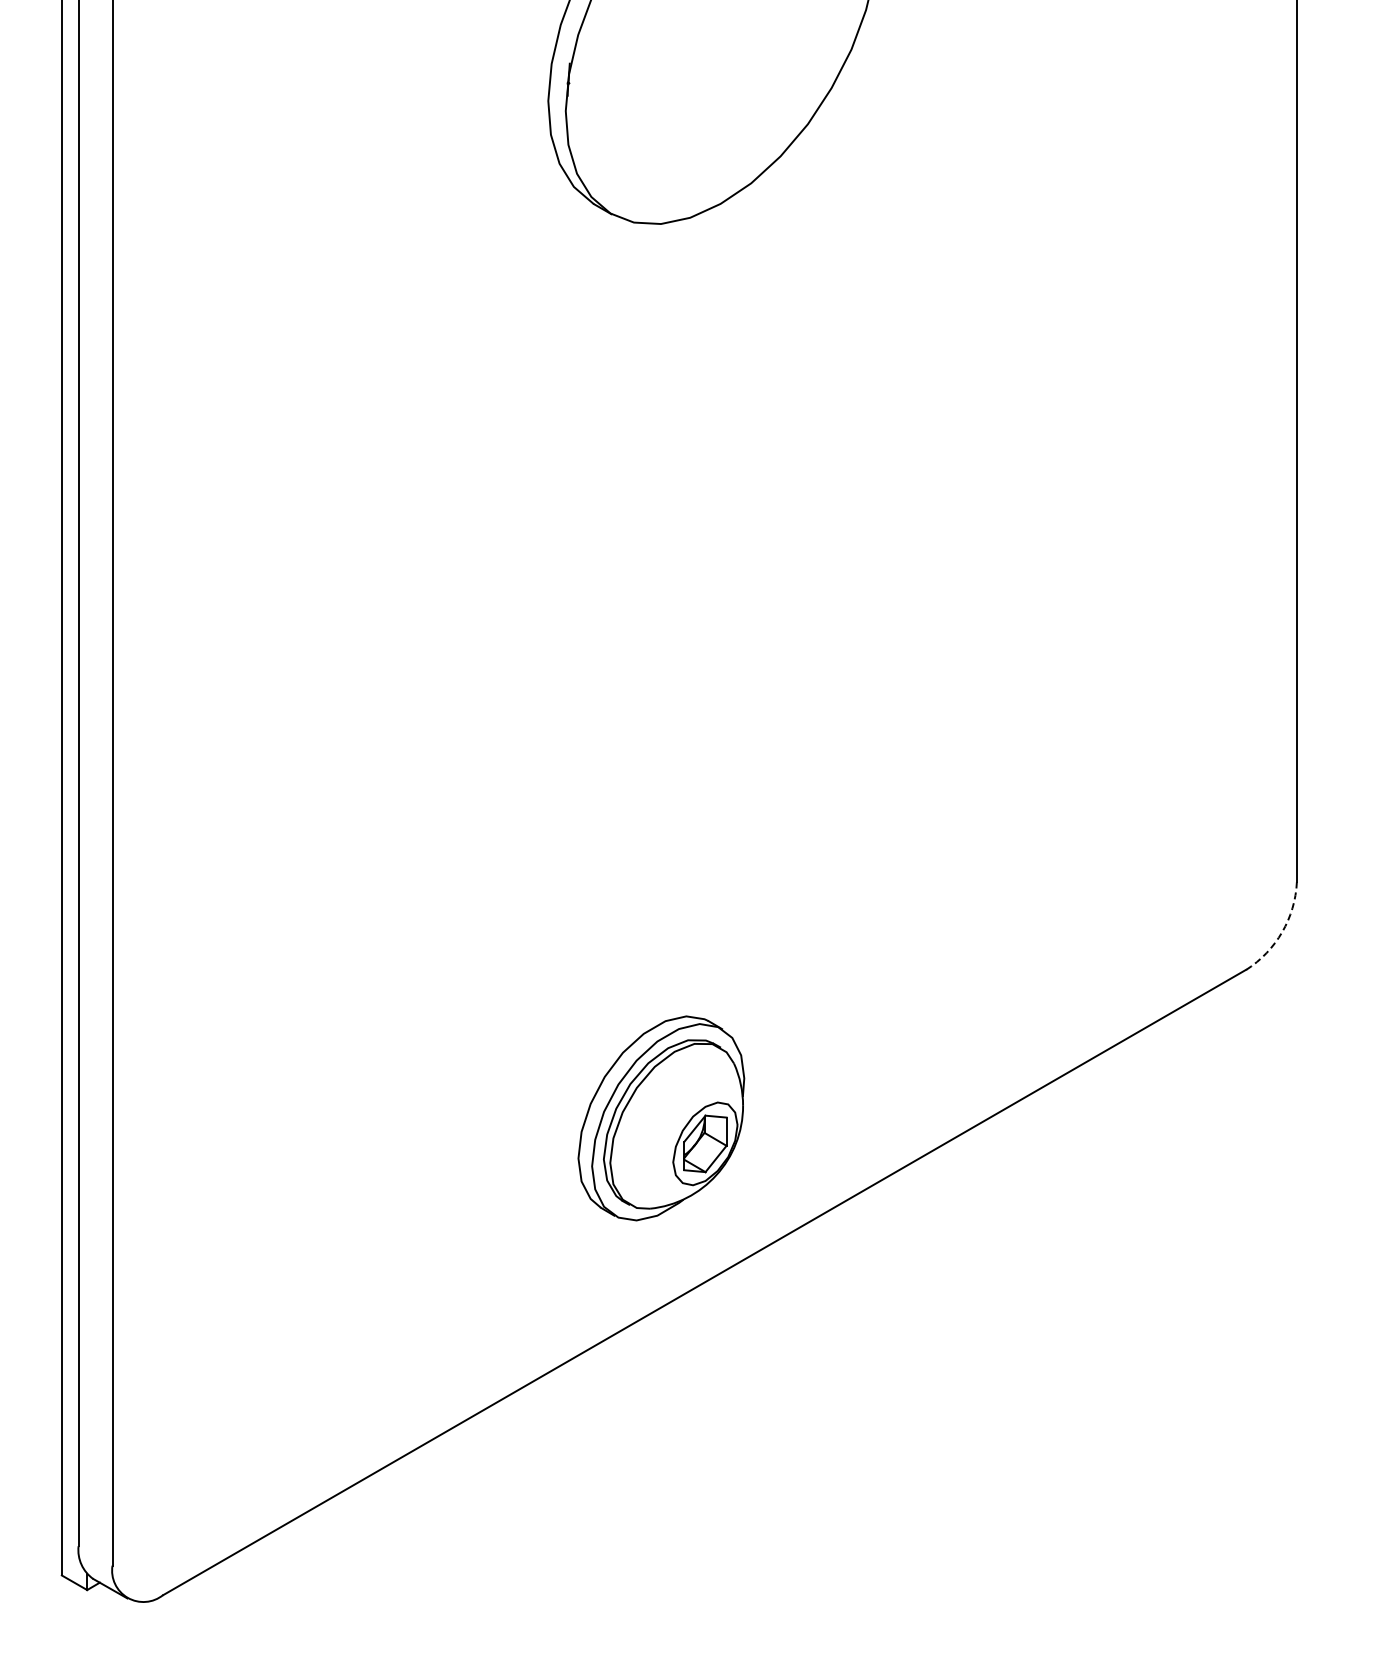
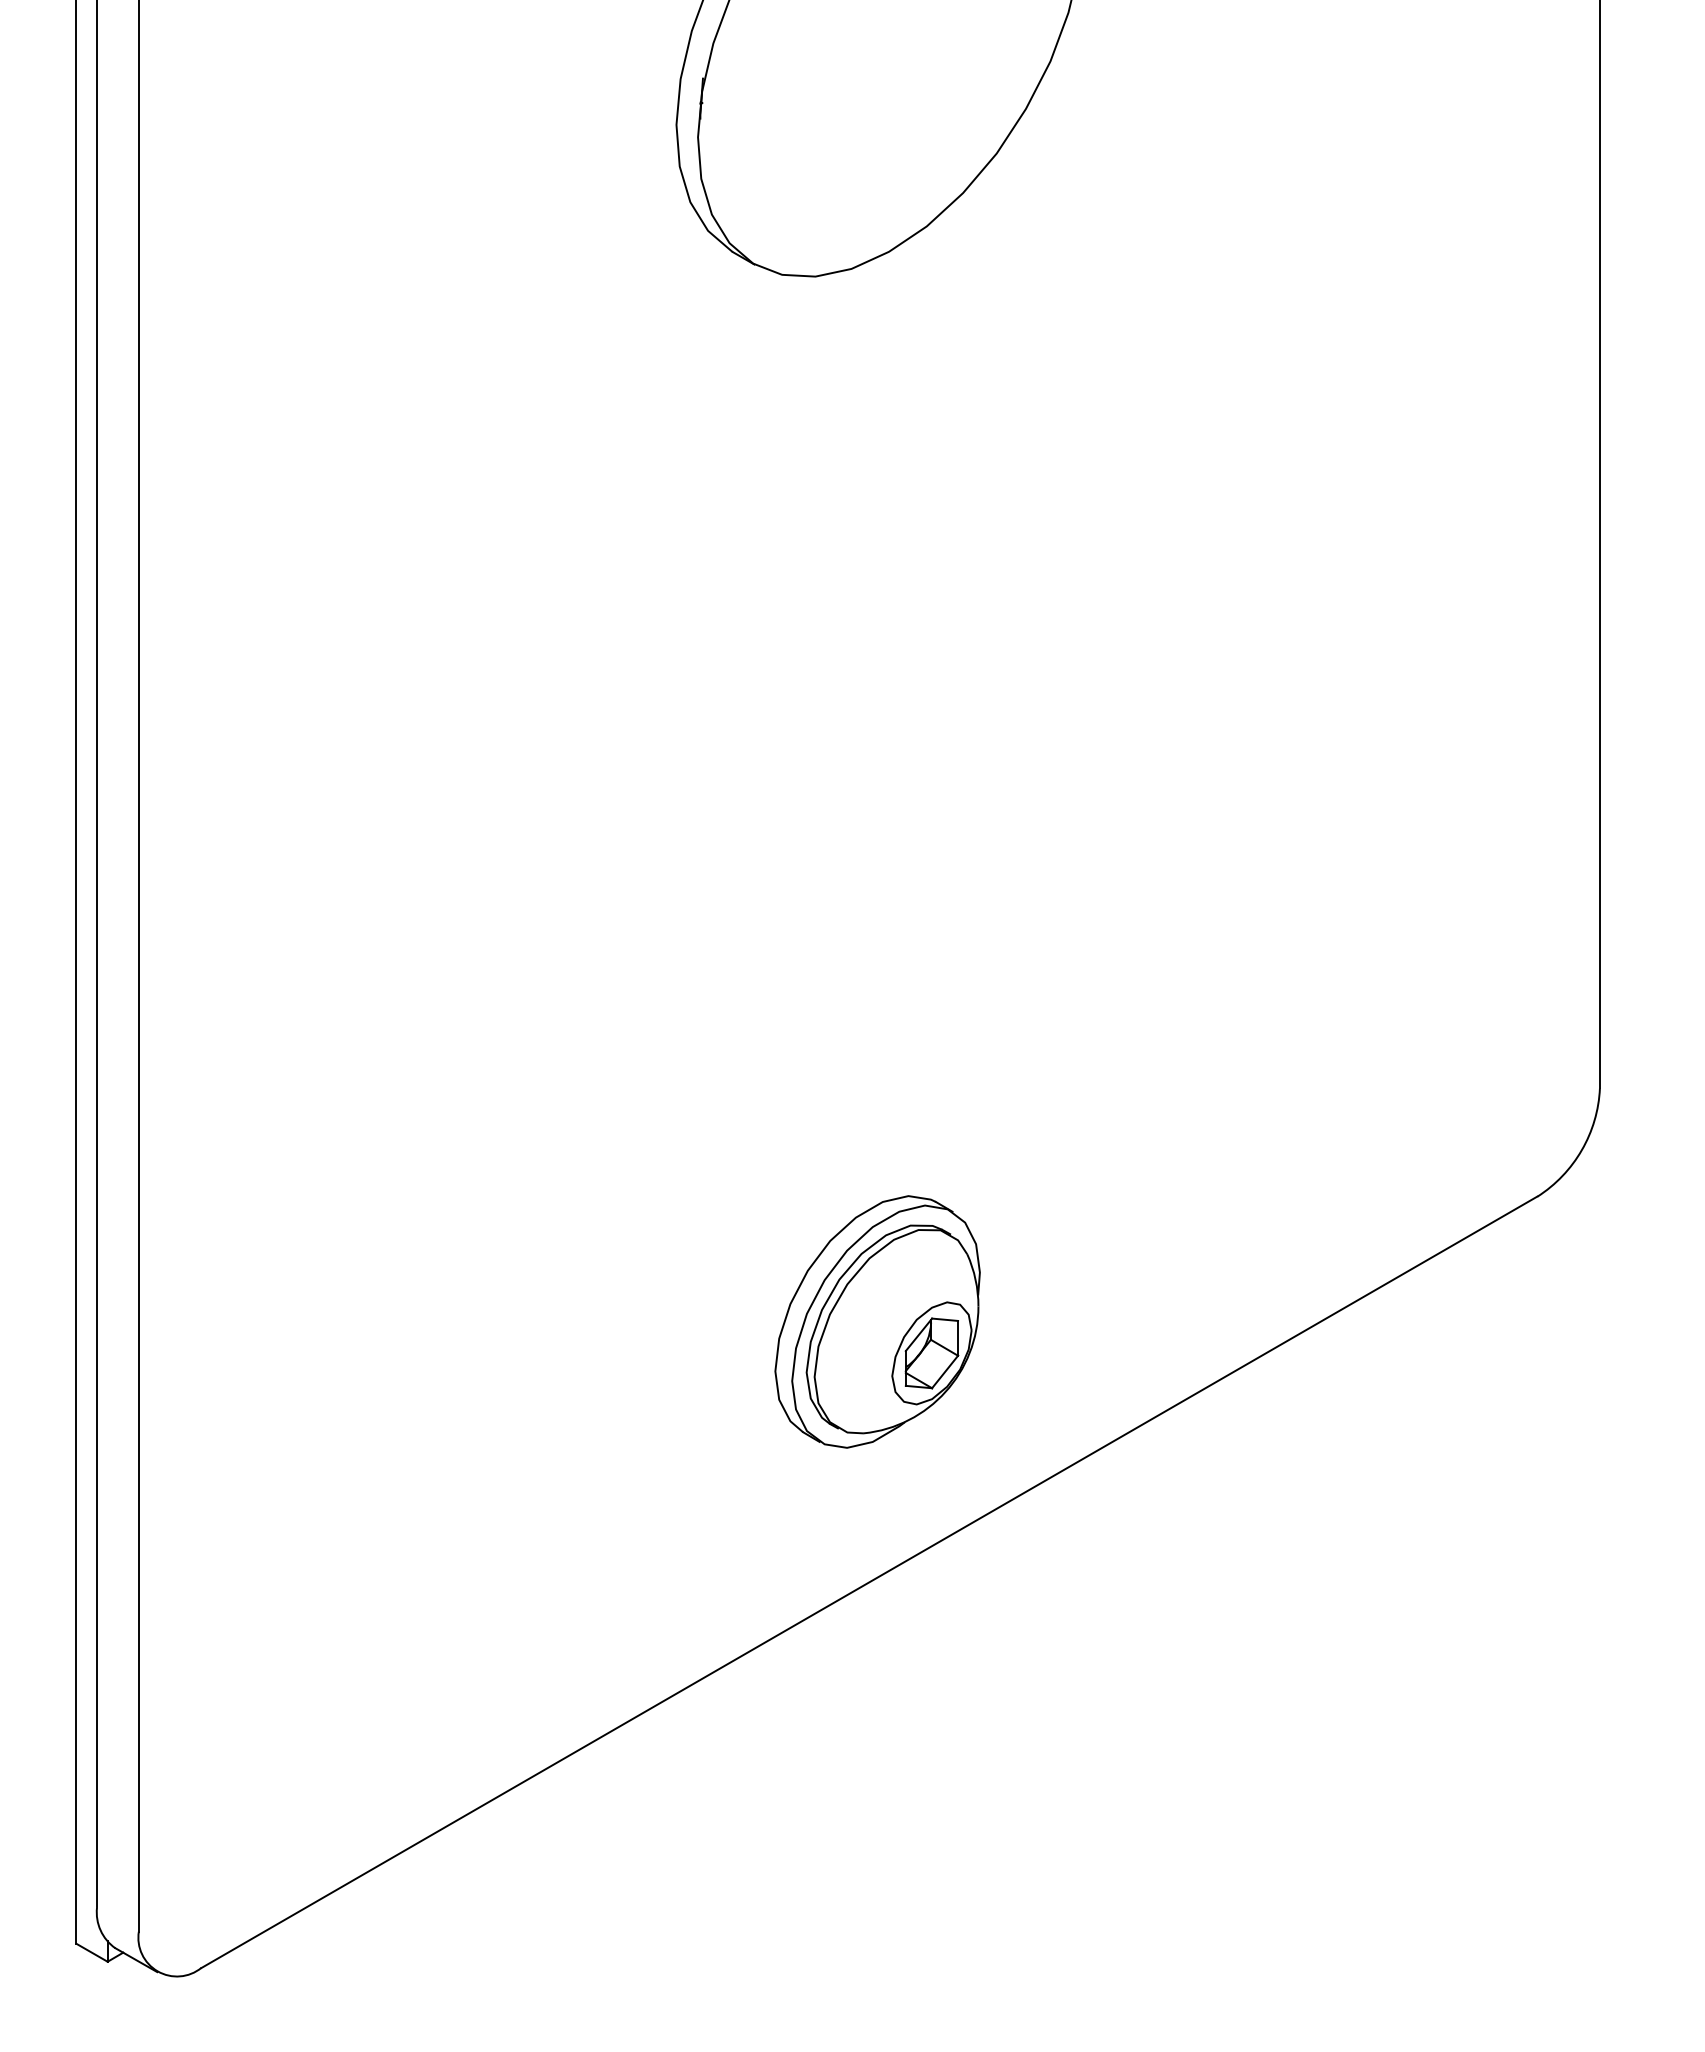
arc: (1282, 932) -> (1582, 1150), dashed -> solid
part: (661, 1118) -> (877, 1322), moved

